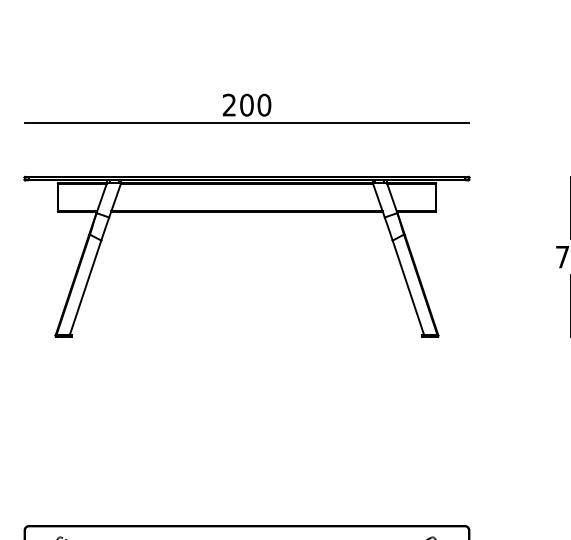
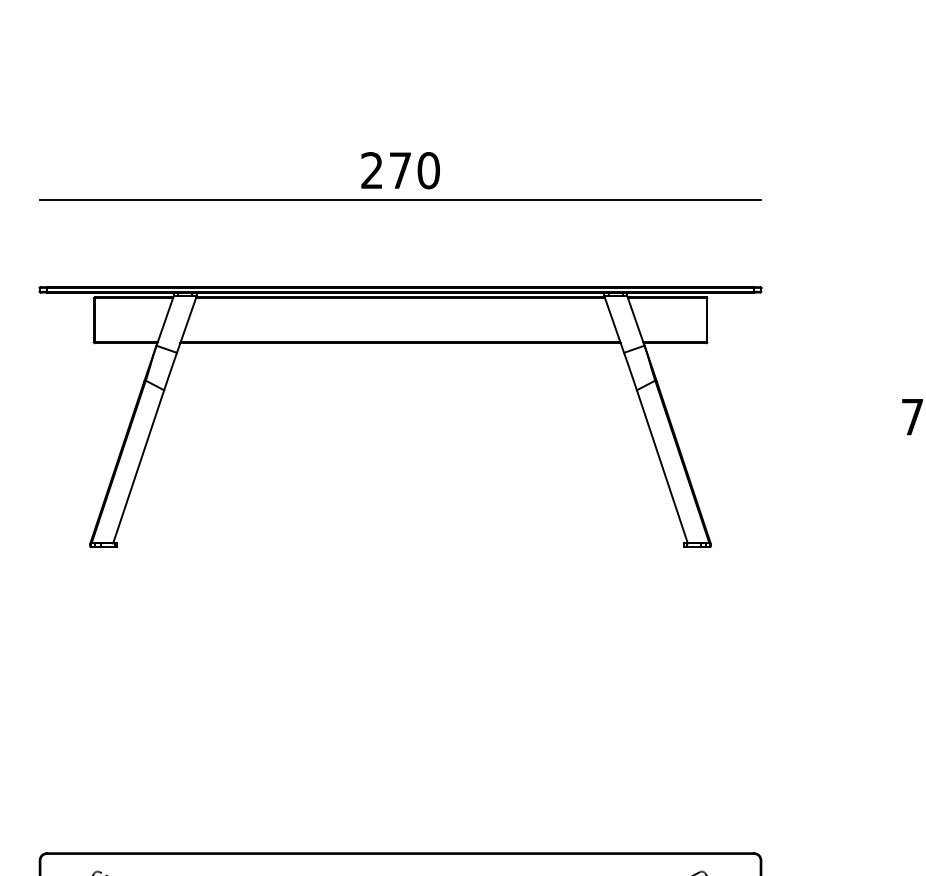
text: (246, 104) -> (399, 169), 200 -> 270

